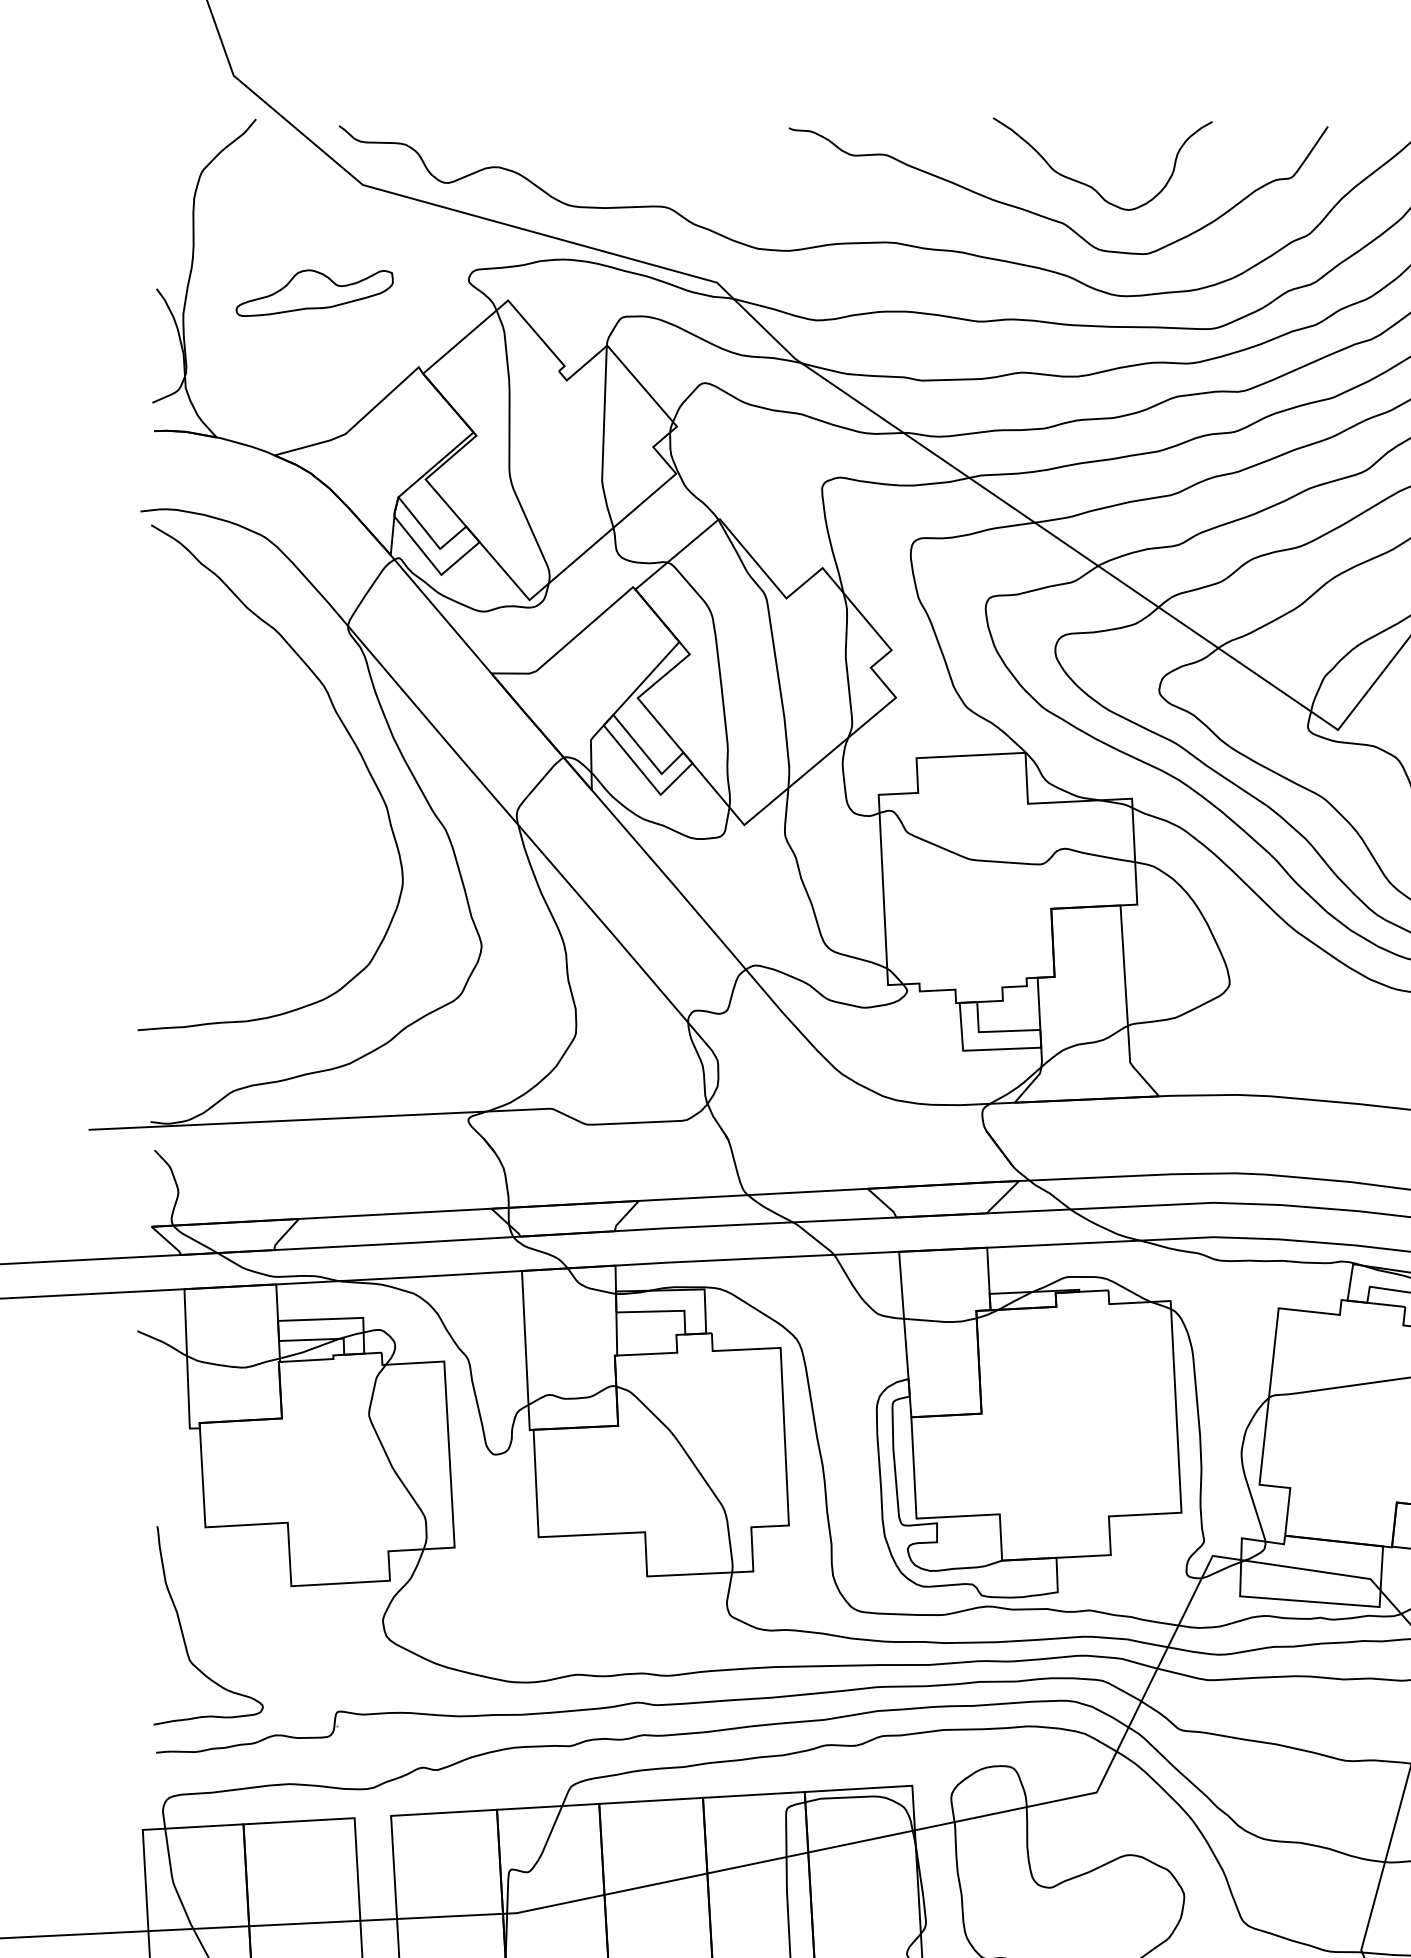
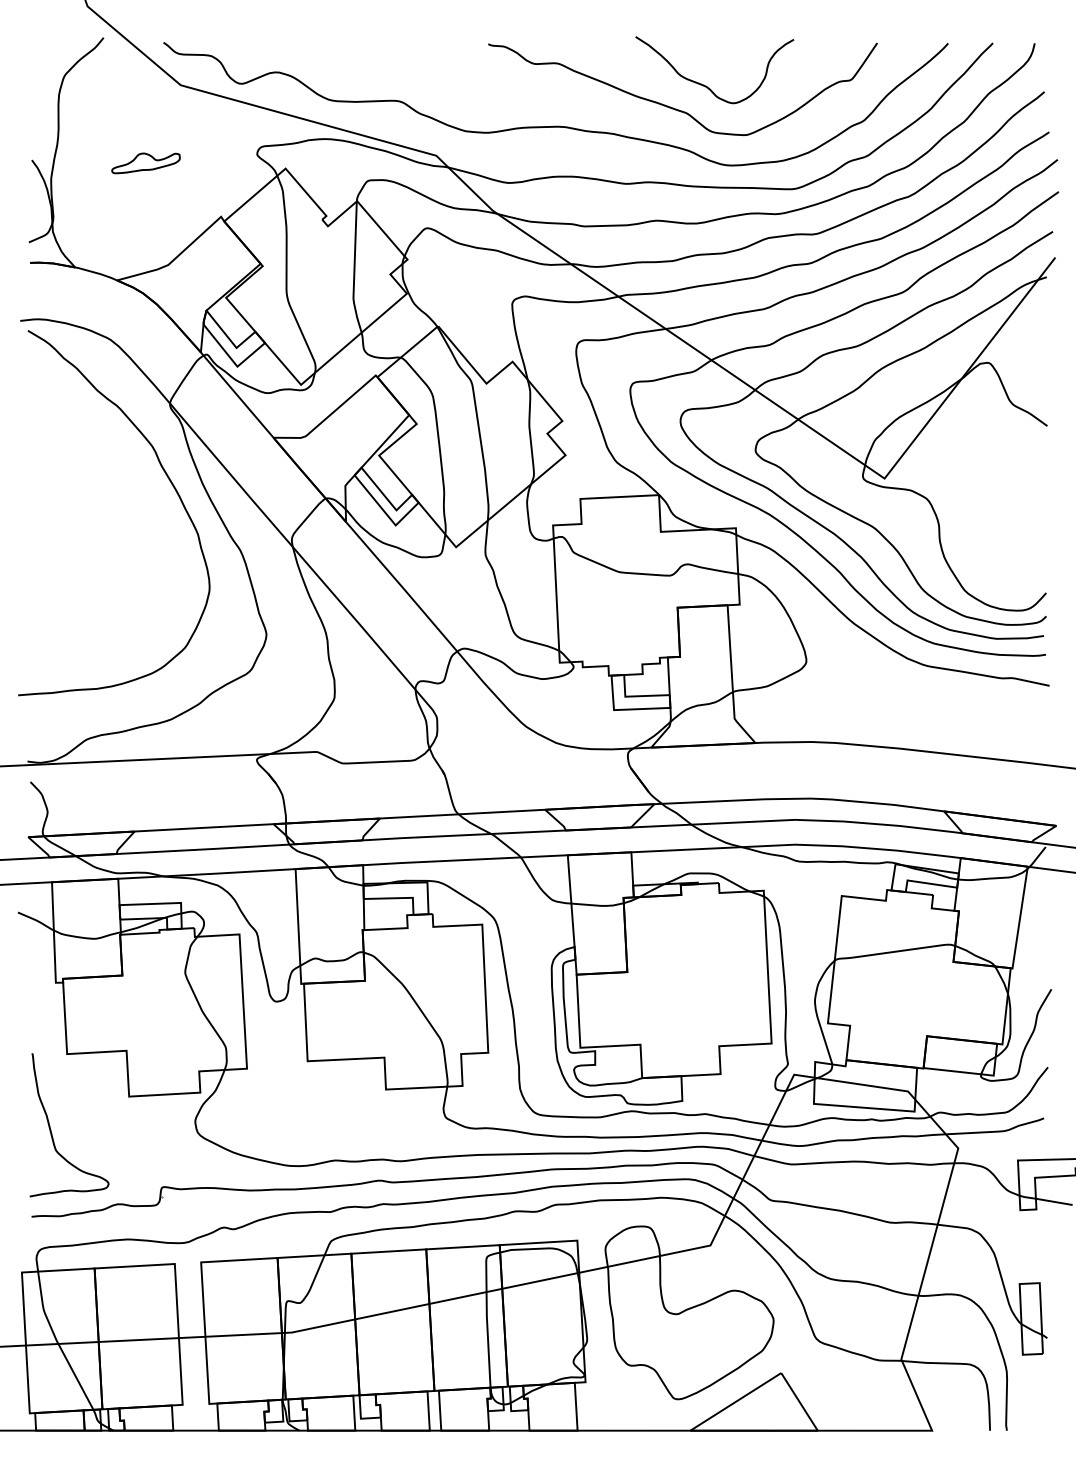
part: (313, 293) -> (145, 163), size x0.6

